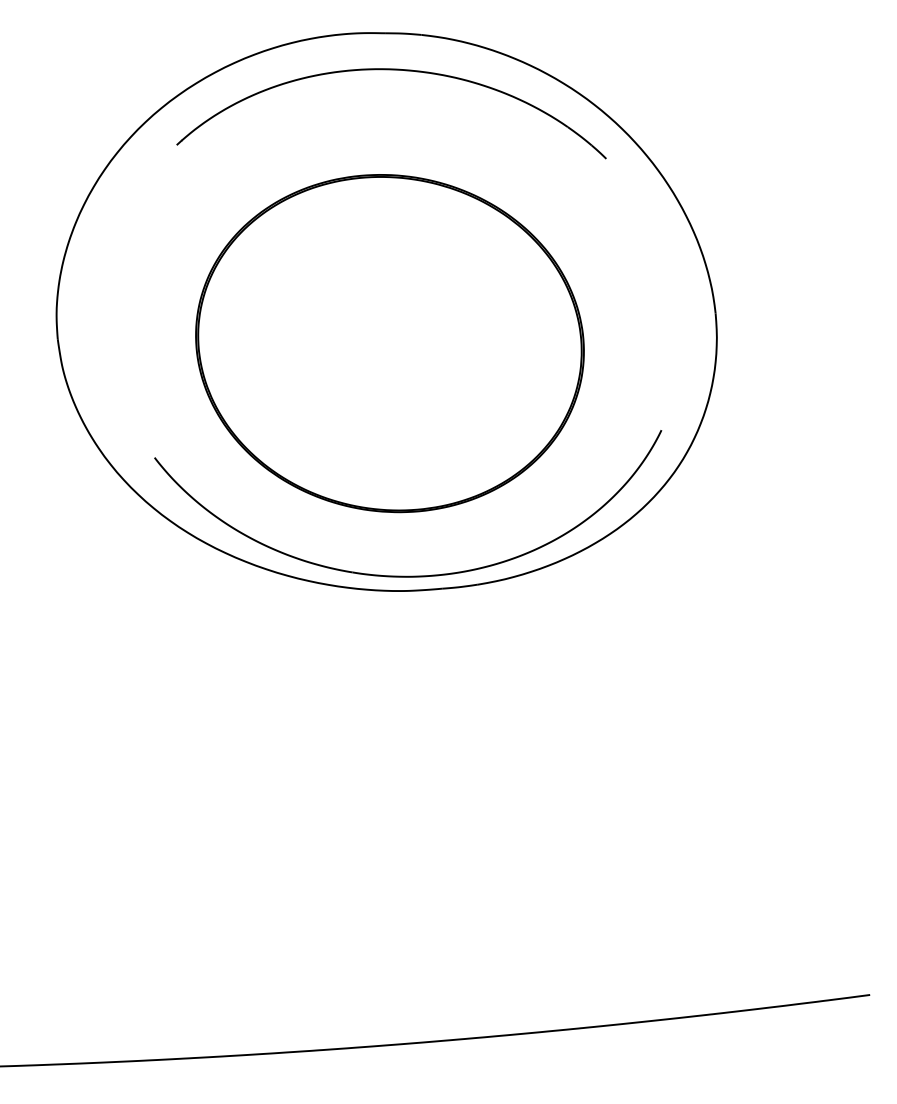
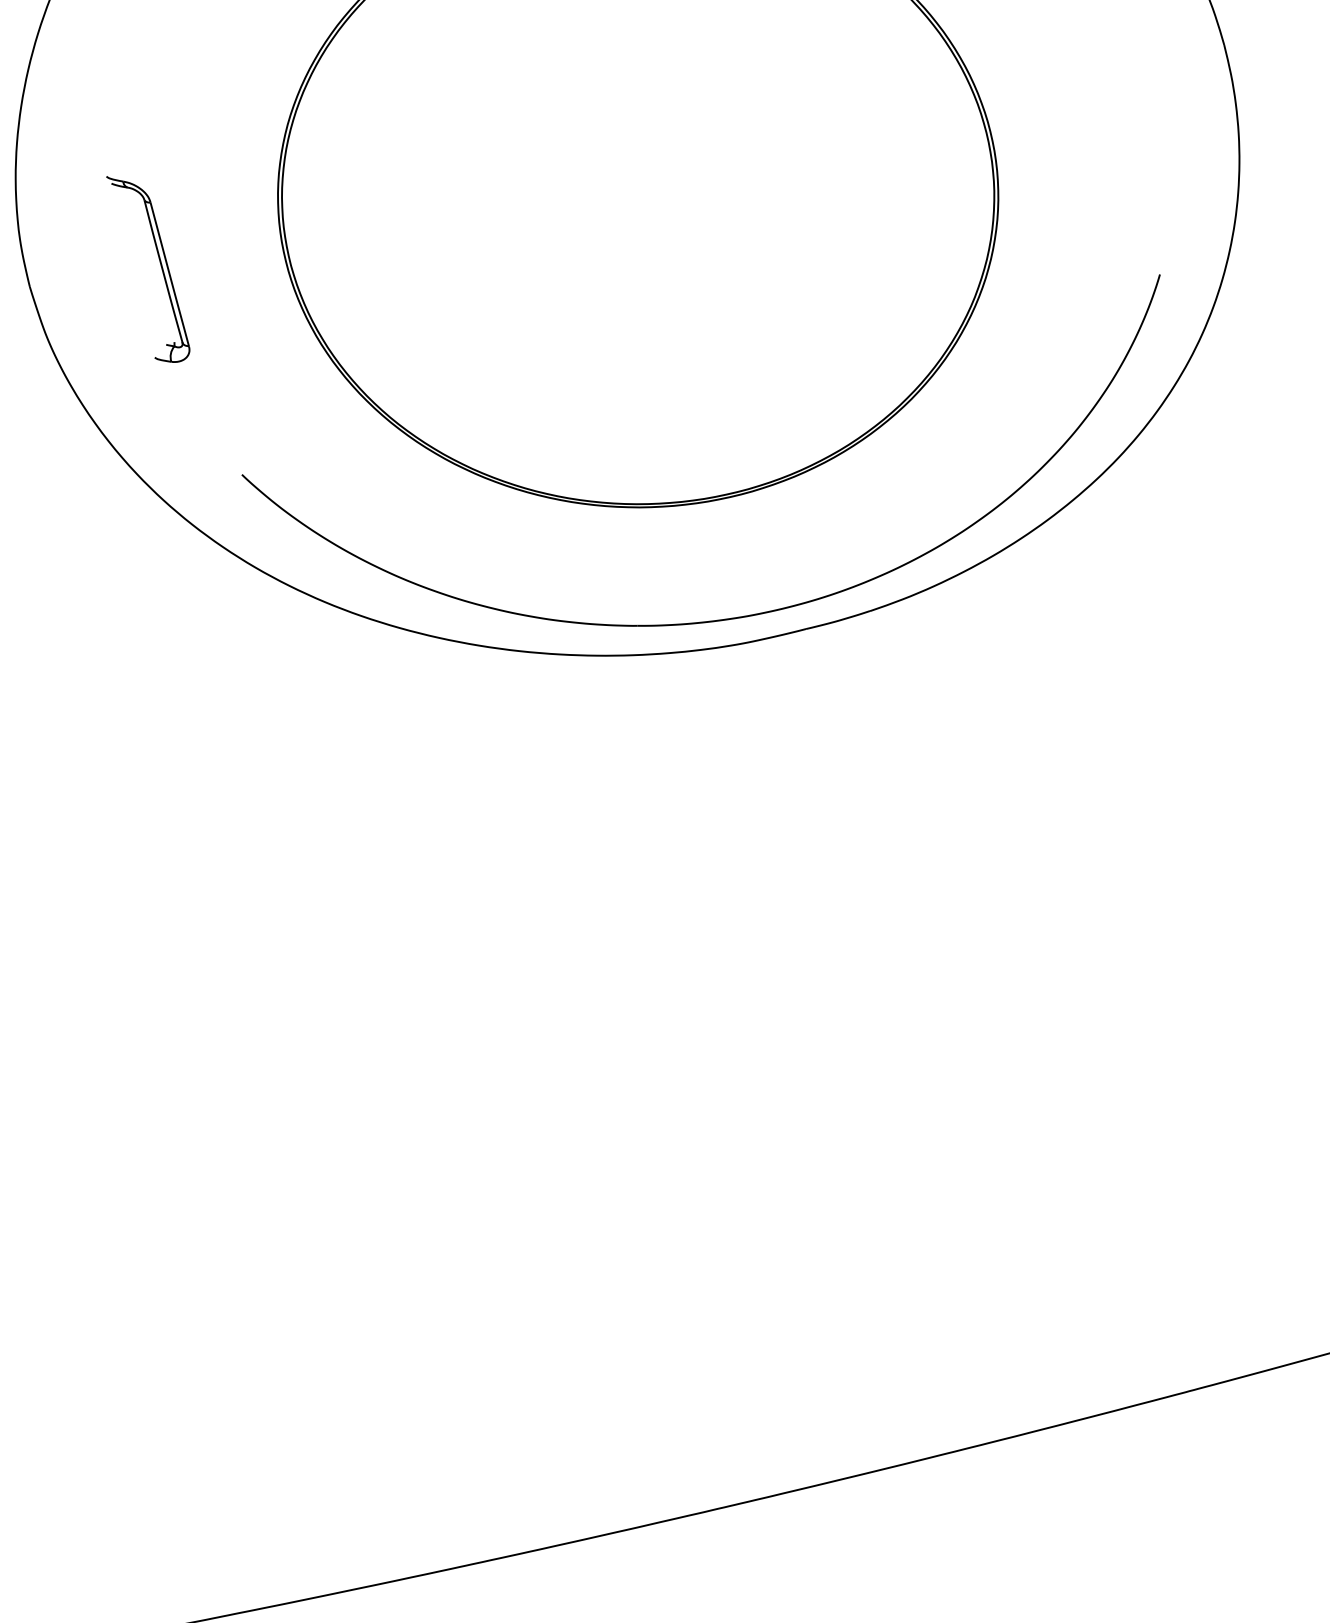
part: (128, 338) -> (158, 264), added

